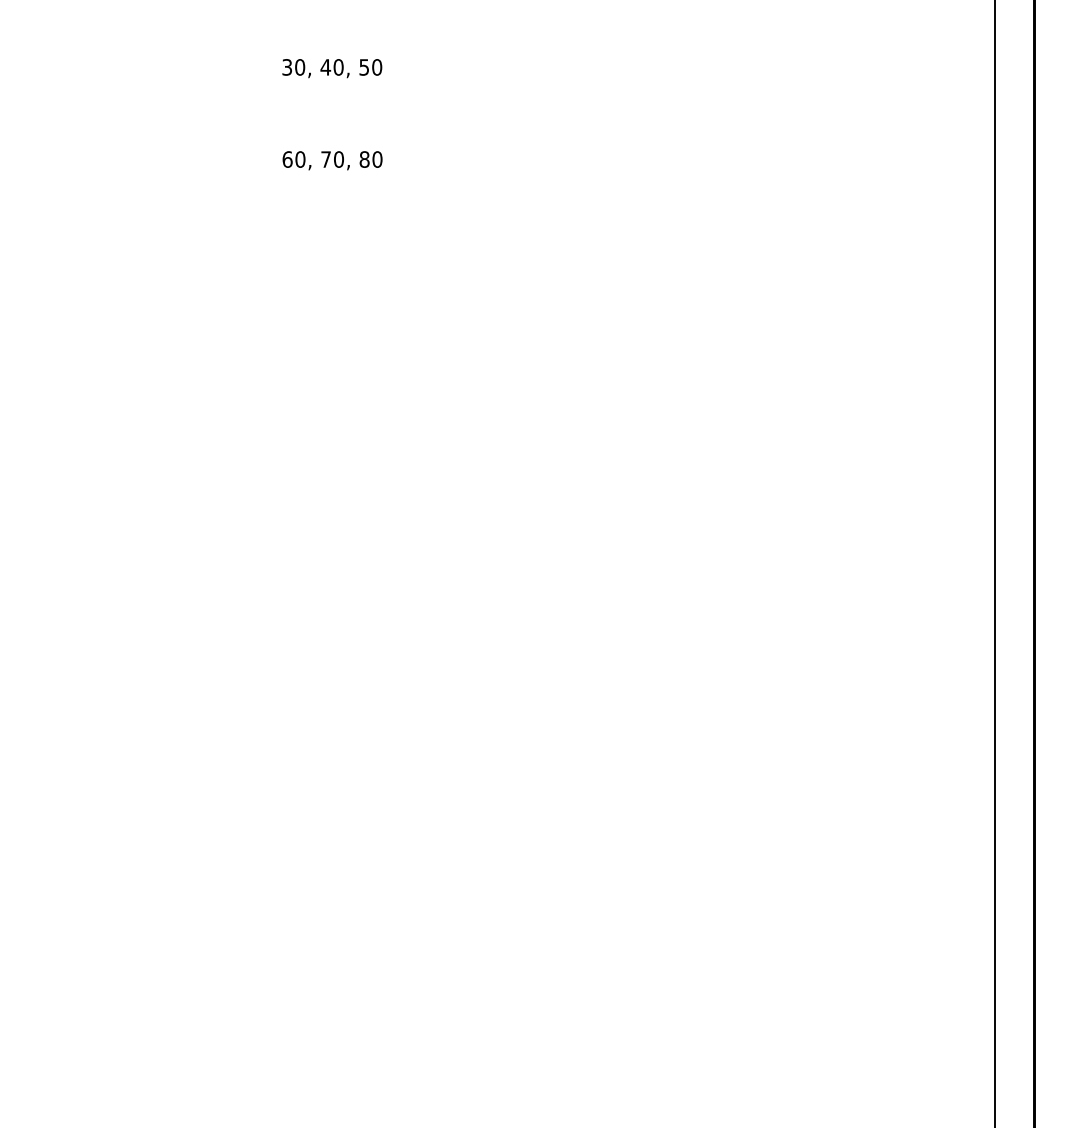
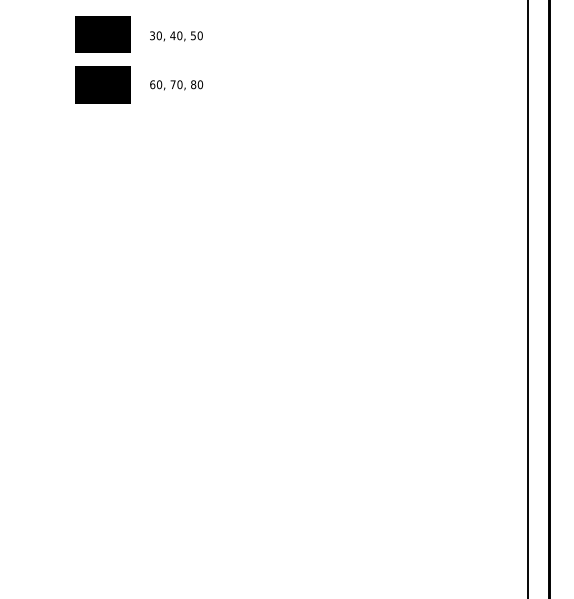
part: (193, 64) -> (102, 34), added
part: (193, 159) -> (102, 84), added

